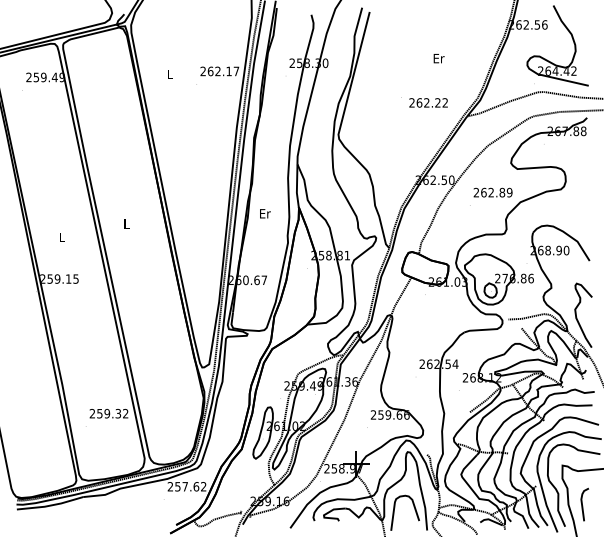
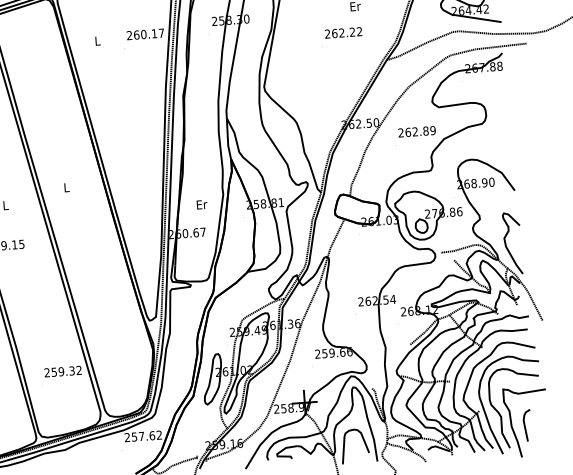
text: (217, 71) -> (143, 34), 262.17 -> 260.17
text: (428, 102) -> (343, 32), moved
text: (265, 213) -> (202, 204), moved

